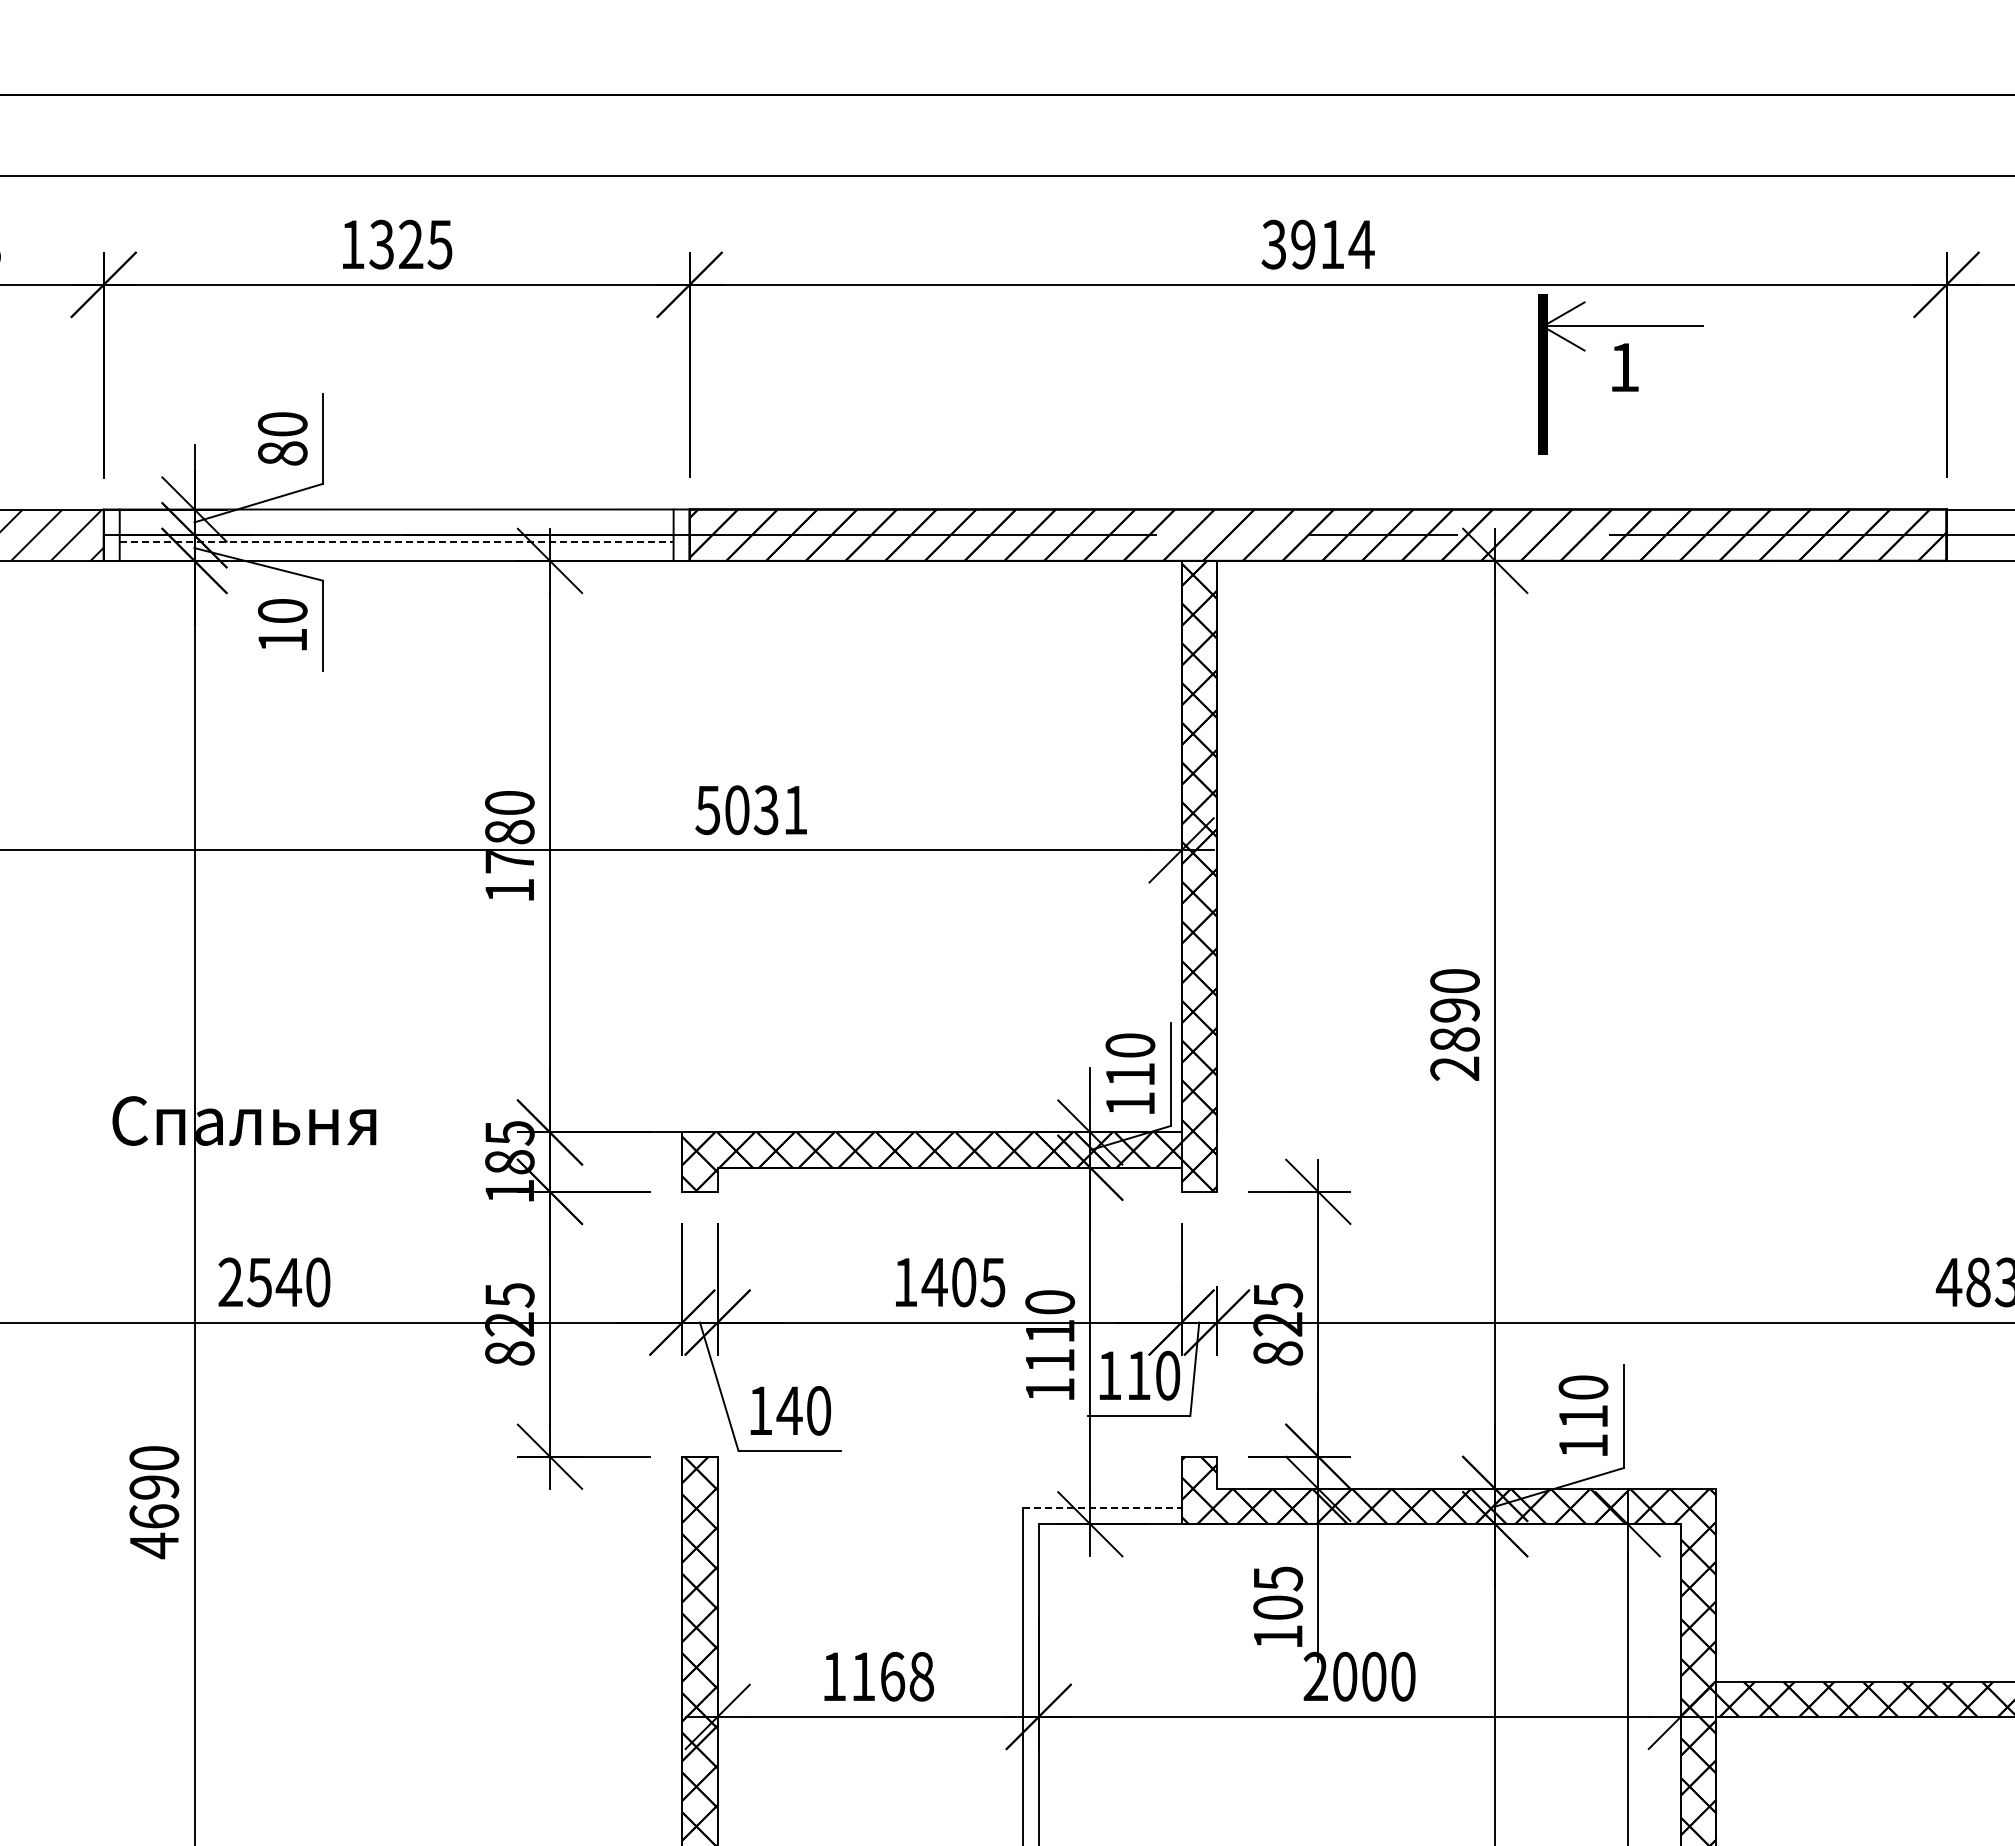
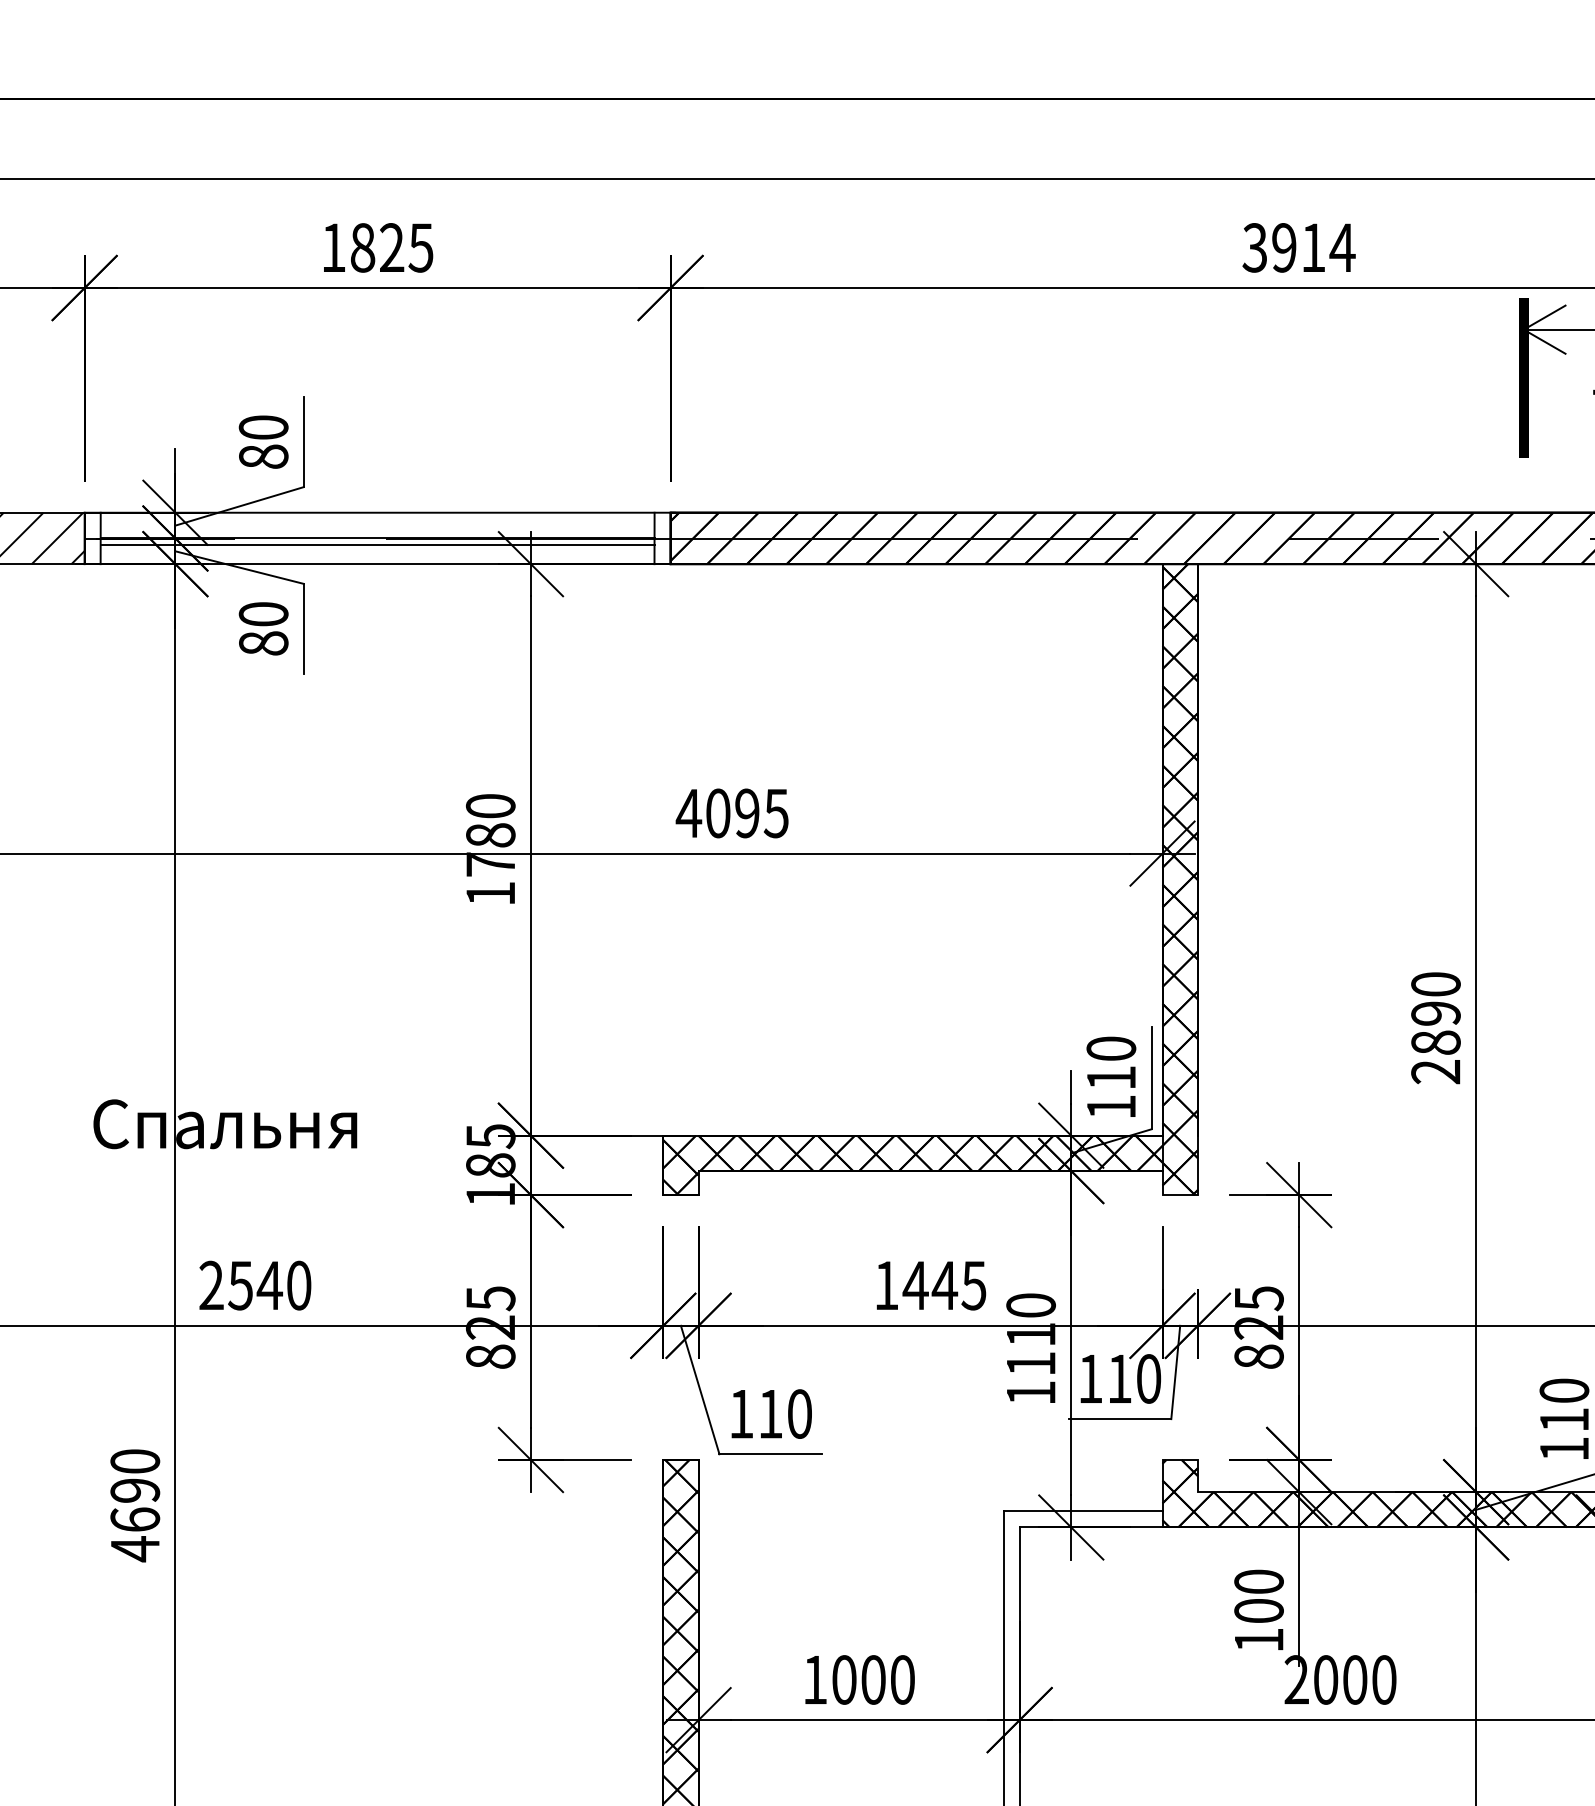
text: (381, 244) -> (362, 247), 1325 -> 1825
line: (396, 541) -> (377, 544), dashed -> solid
text: (282, 640) -> (263, 643), 10 -> 80
text: (750, 810) -> (731, 813), 5031 -> 4095
text: (963, 1282) -> (944, 1285), 1405 -> 1445
text: (789, 1410) -> (770, 1413), 140 -> 110
line: (1102, 1508) -> (1083, 1511), dashed -> solid
text: (1277, 1578) -> (1258, 1581), 105 -> 100
text: (892, 1676) -> (873, 1679), 1168 -> 1000

